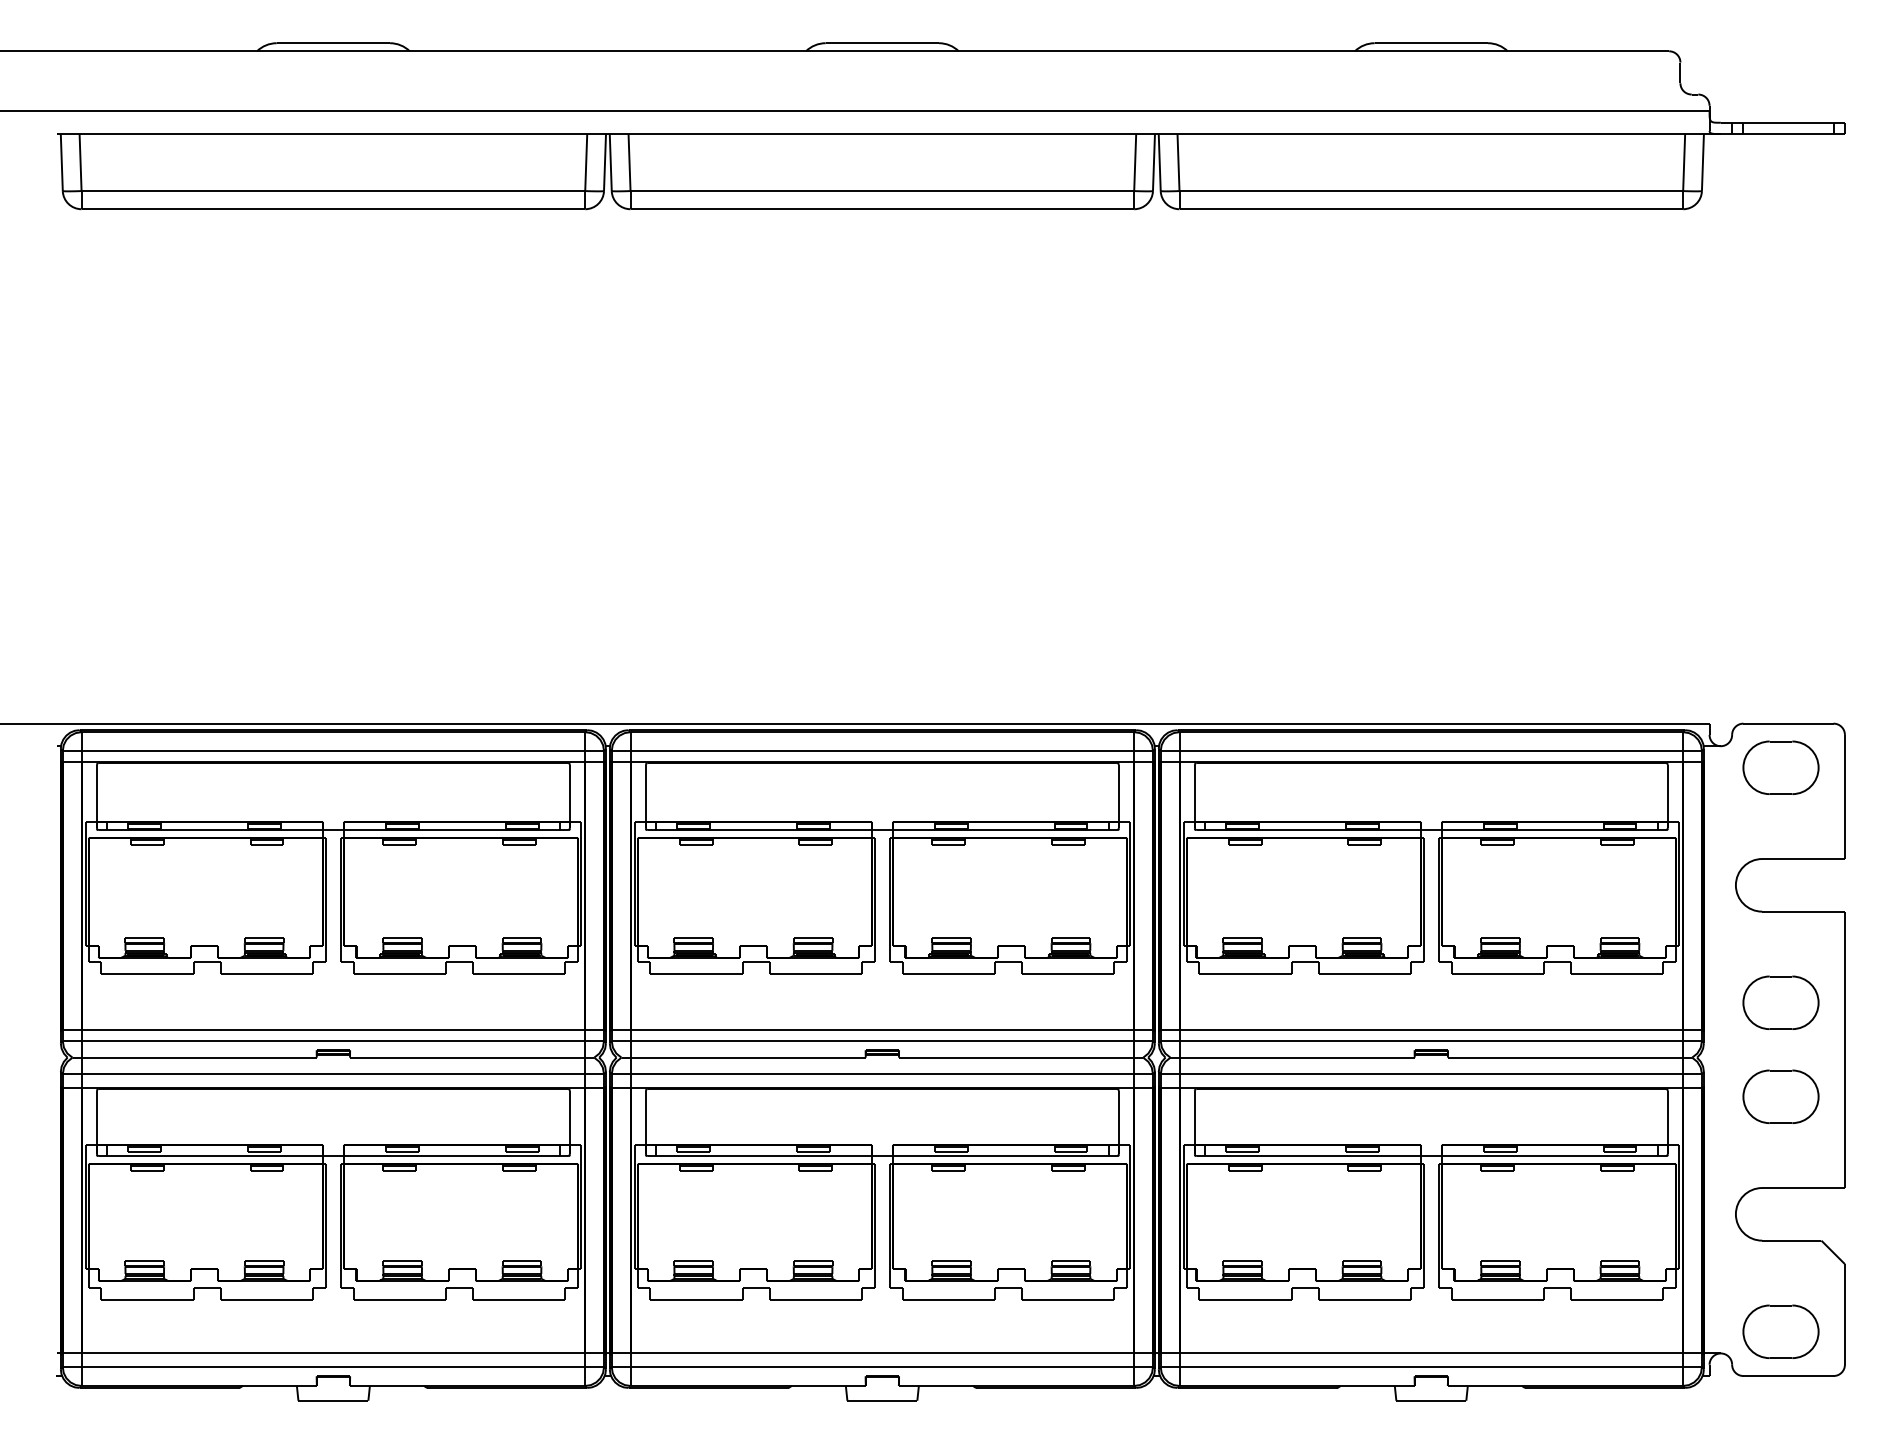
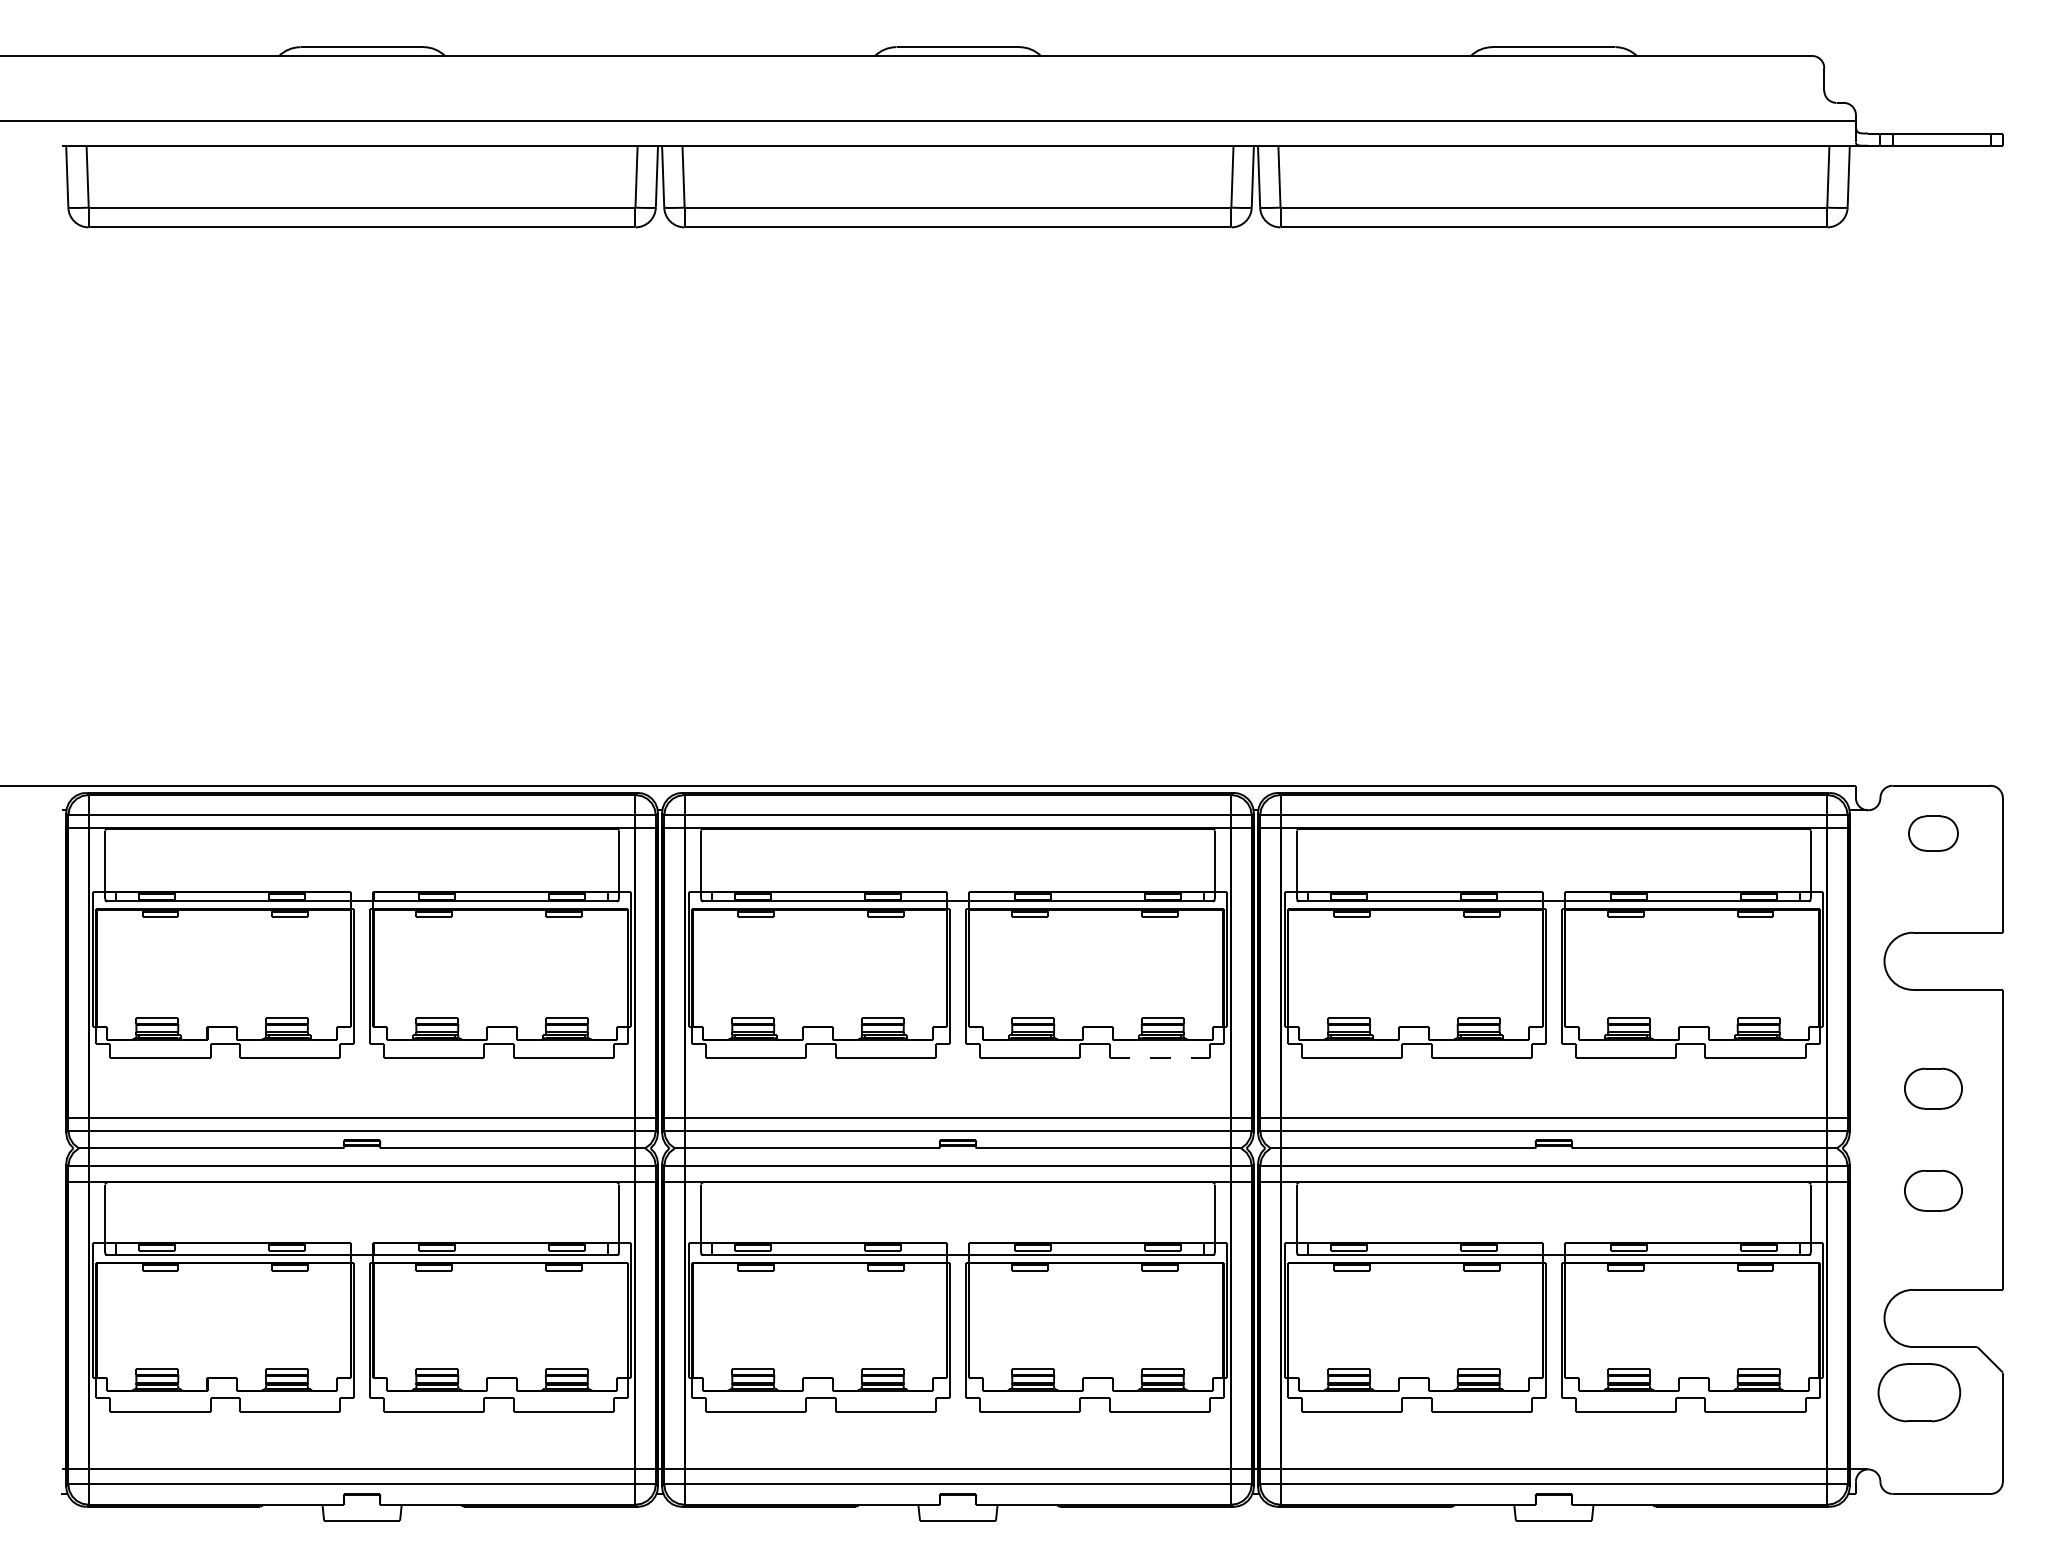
part: (1780, 767) -> (1932, 833), size x0.6
line: (1068, 974) -> (1160, 1058), solid -> dashed
part: (1780, 1002) -> (1932, 1088), size x0.7
part: (1780, 1096) -> (1932, 1190), size x0.7
part: (1780, 1331) -> (1918, 1392), moved

